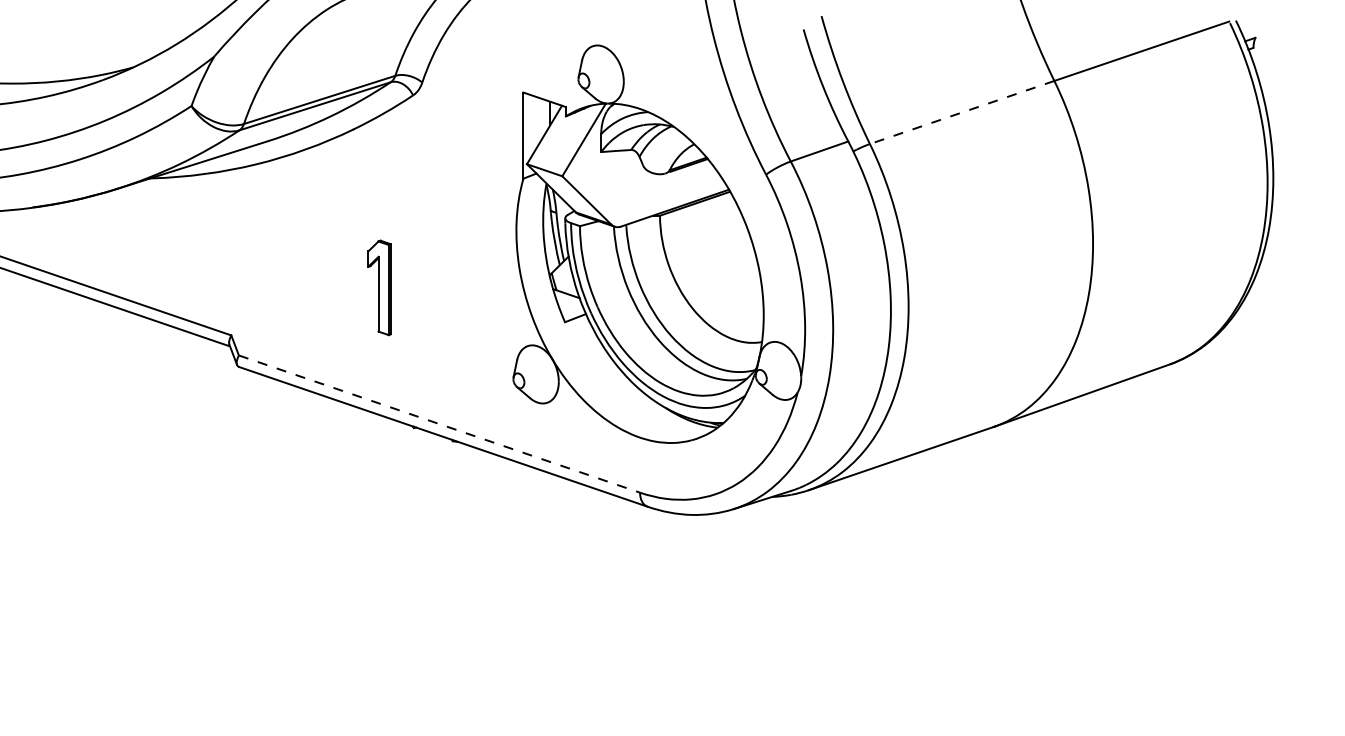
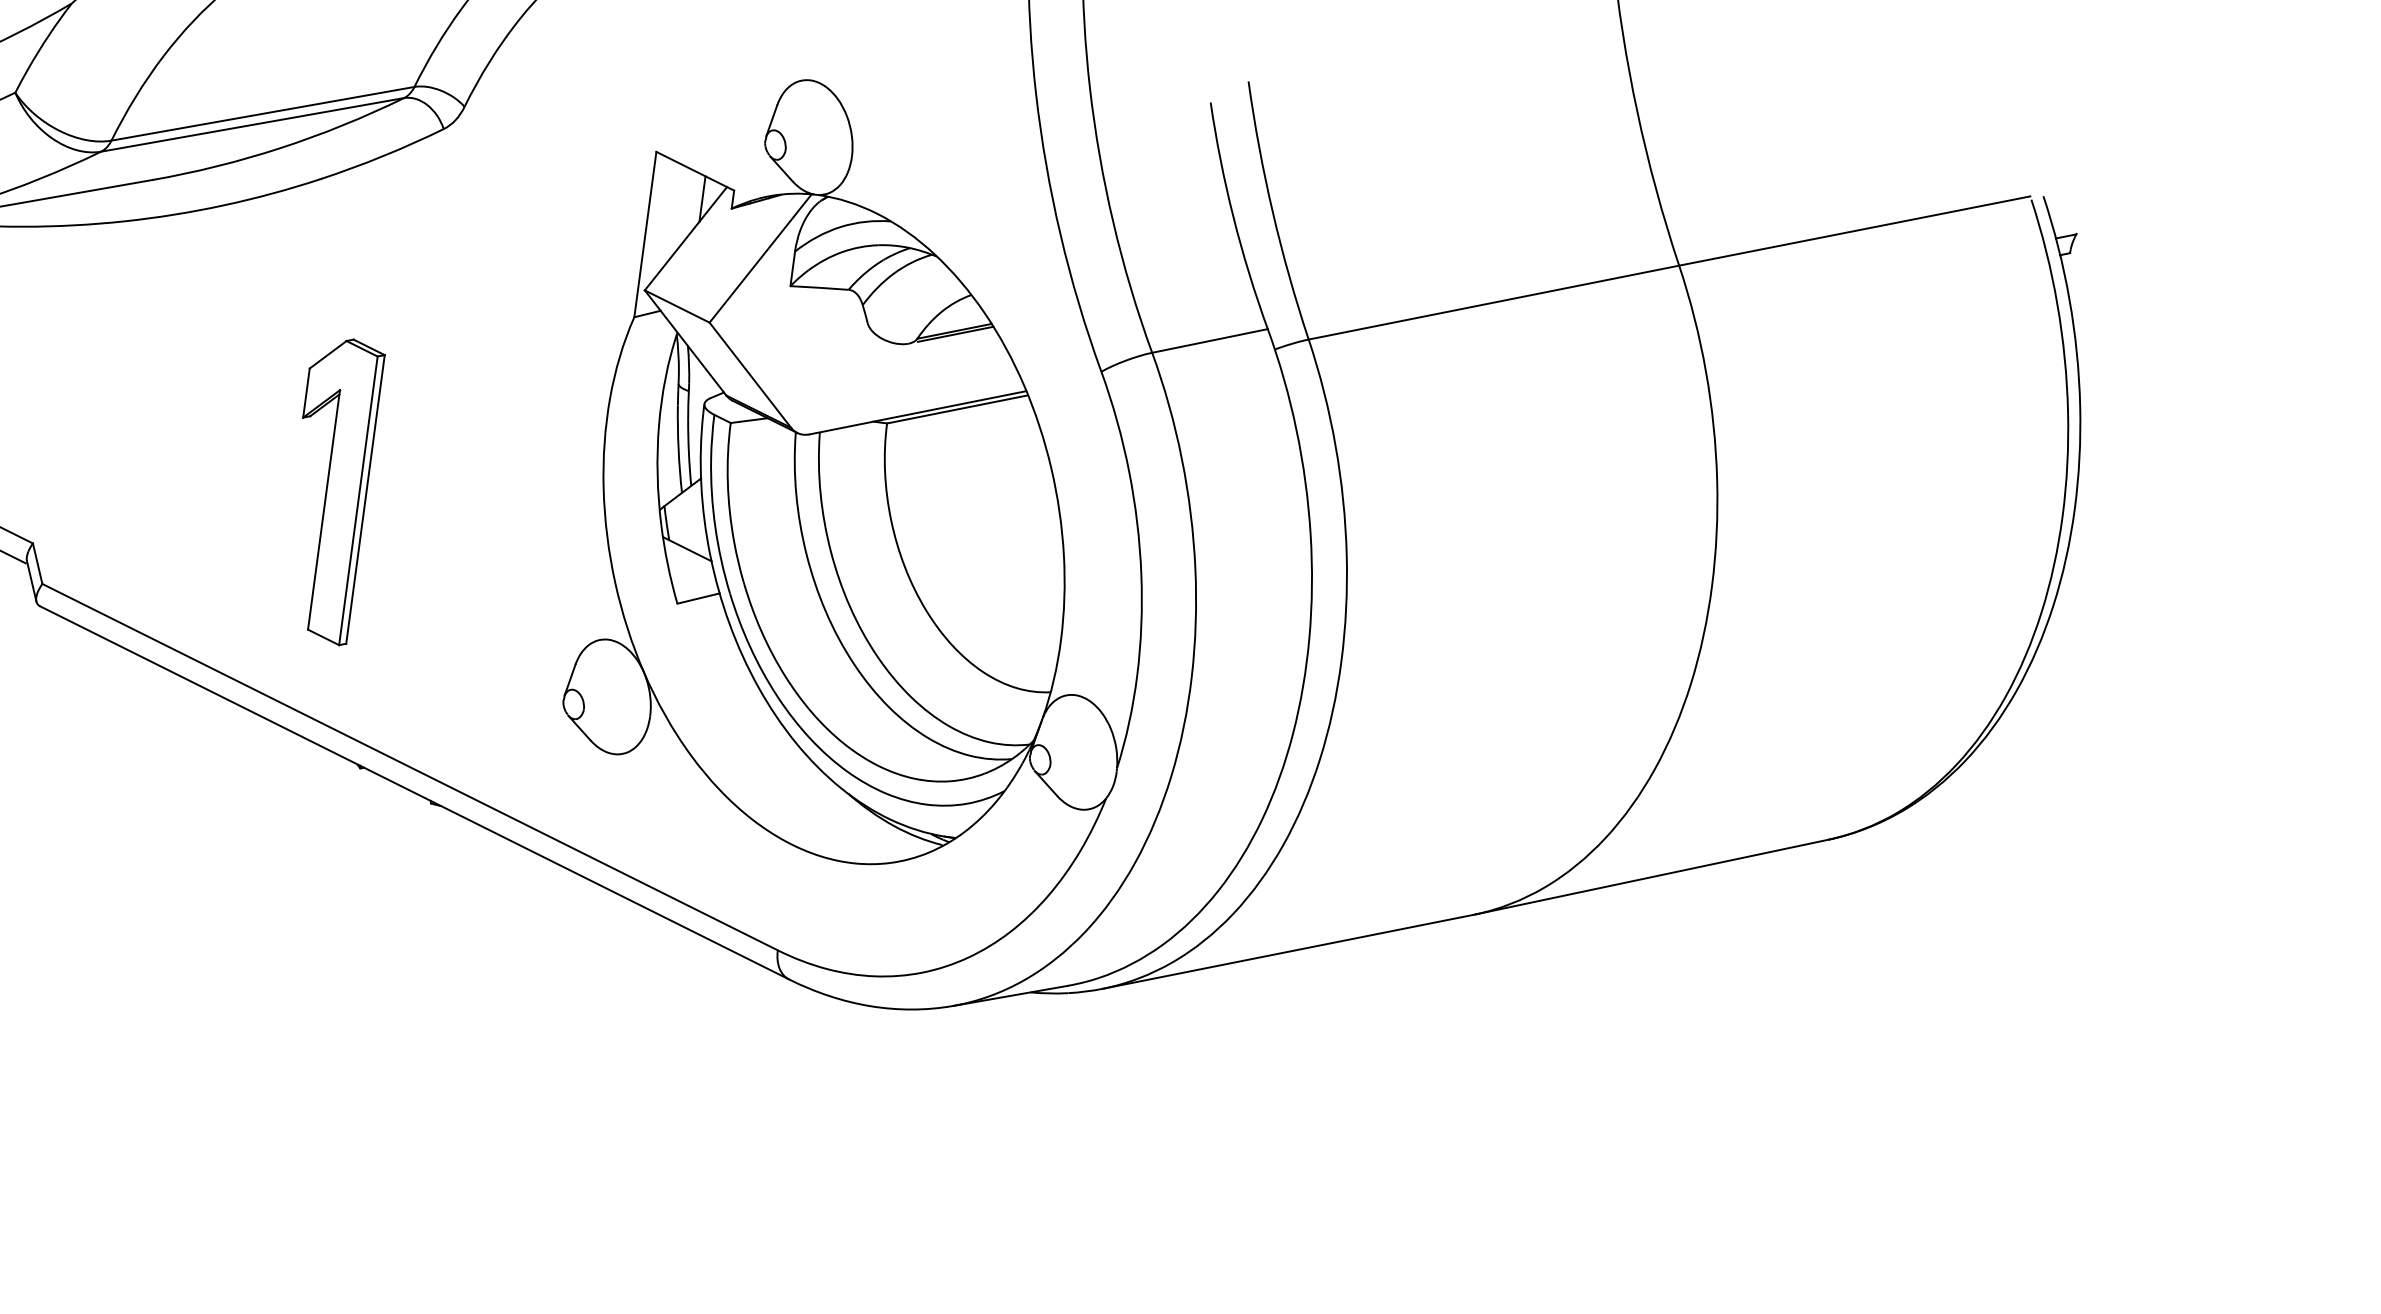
line: (961, 112) -> (1492, 302), dashed -> solid
part: (379, 287) -> (329, 489), size x1.67
line: (439, 424) -> (410, 767), dashed -> solid

